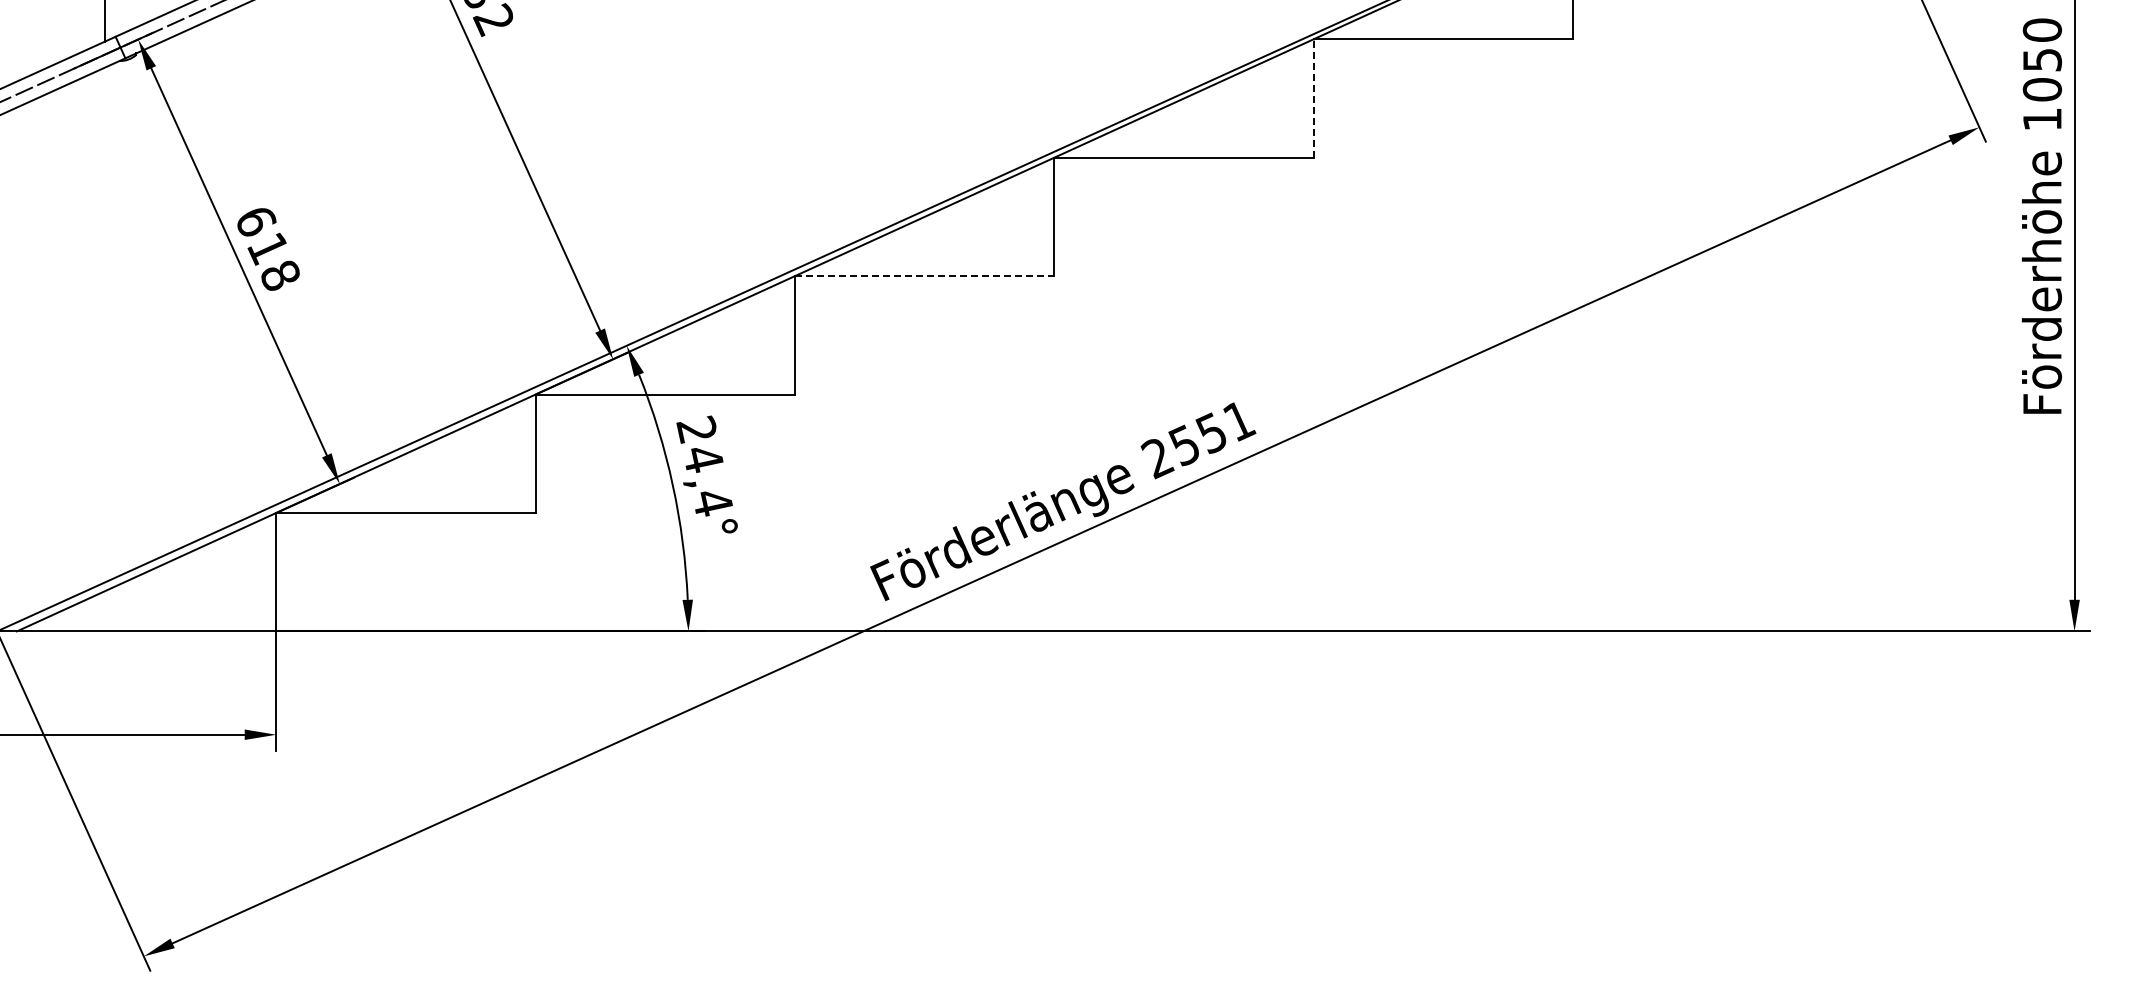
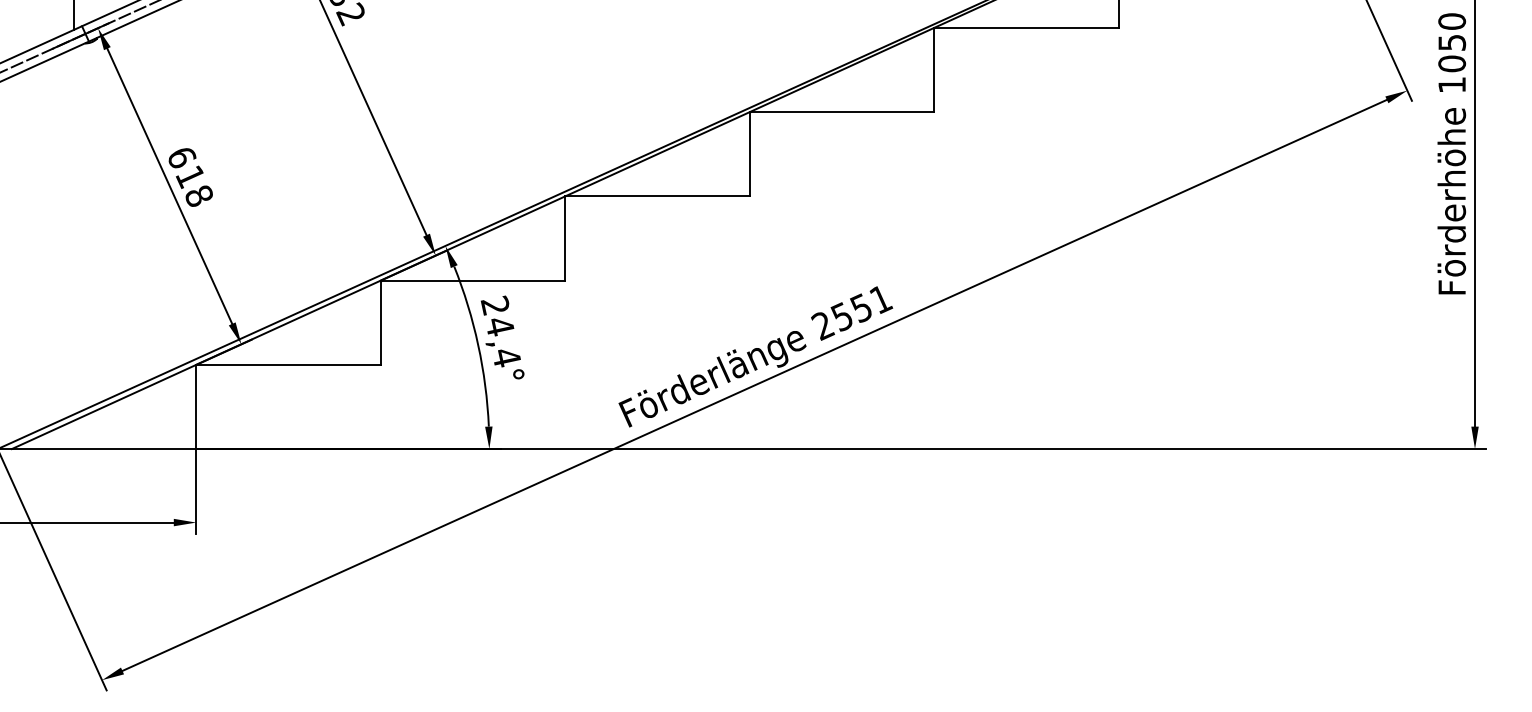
line: (1313, 97) -> (933, 69), dashed -> solid
line: (924, 276) -> (657, 196), dashed -> solid

